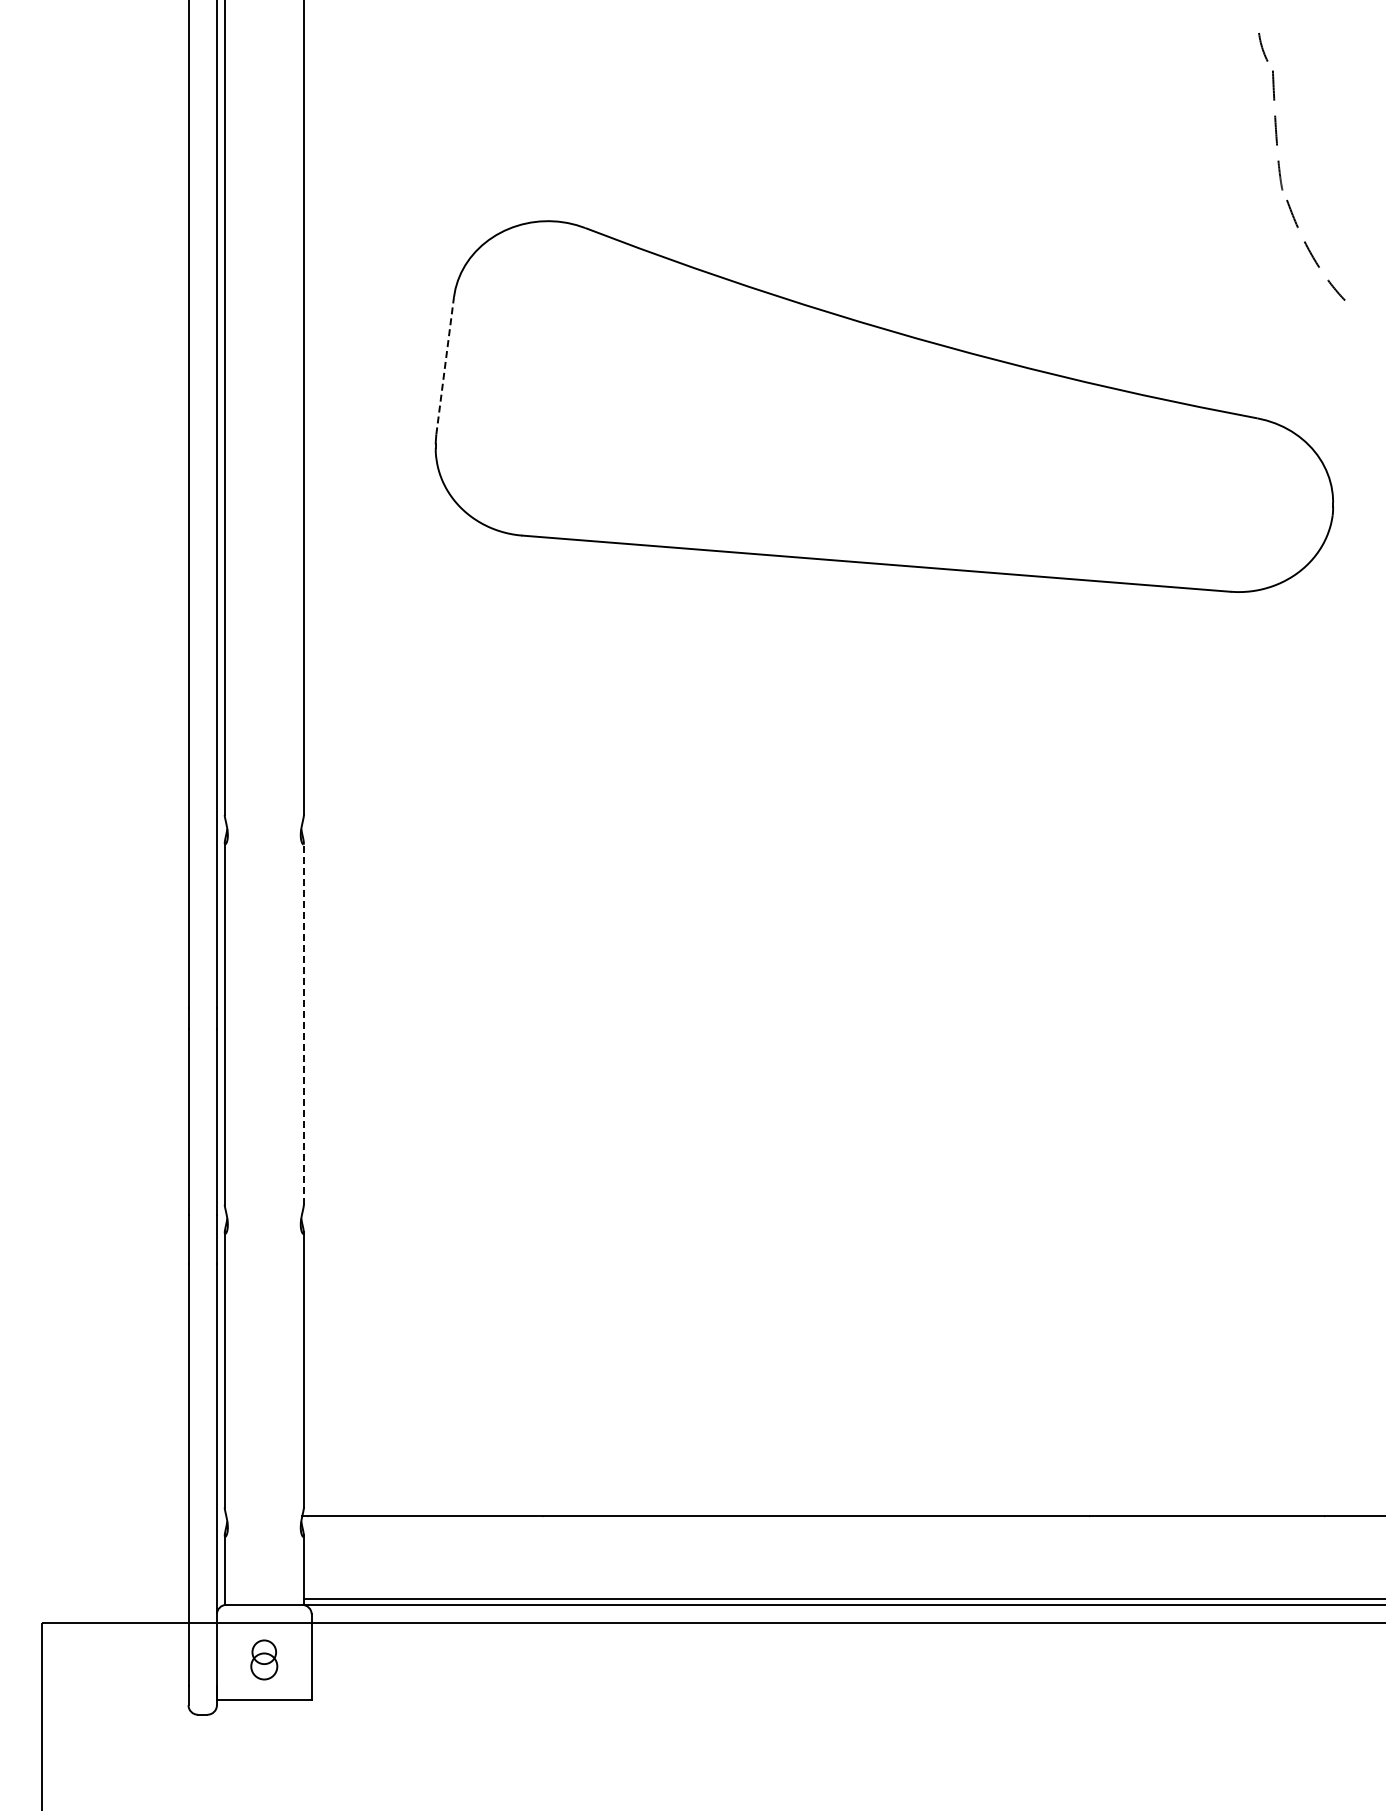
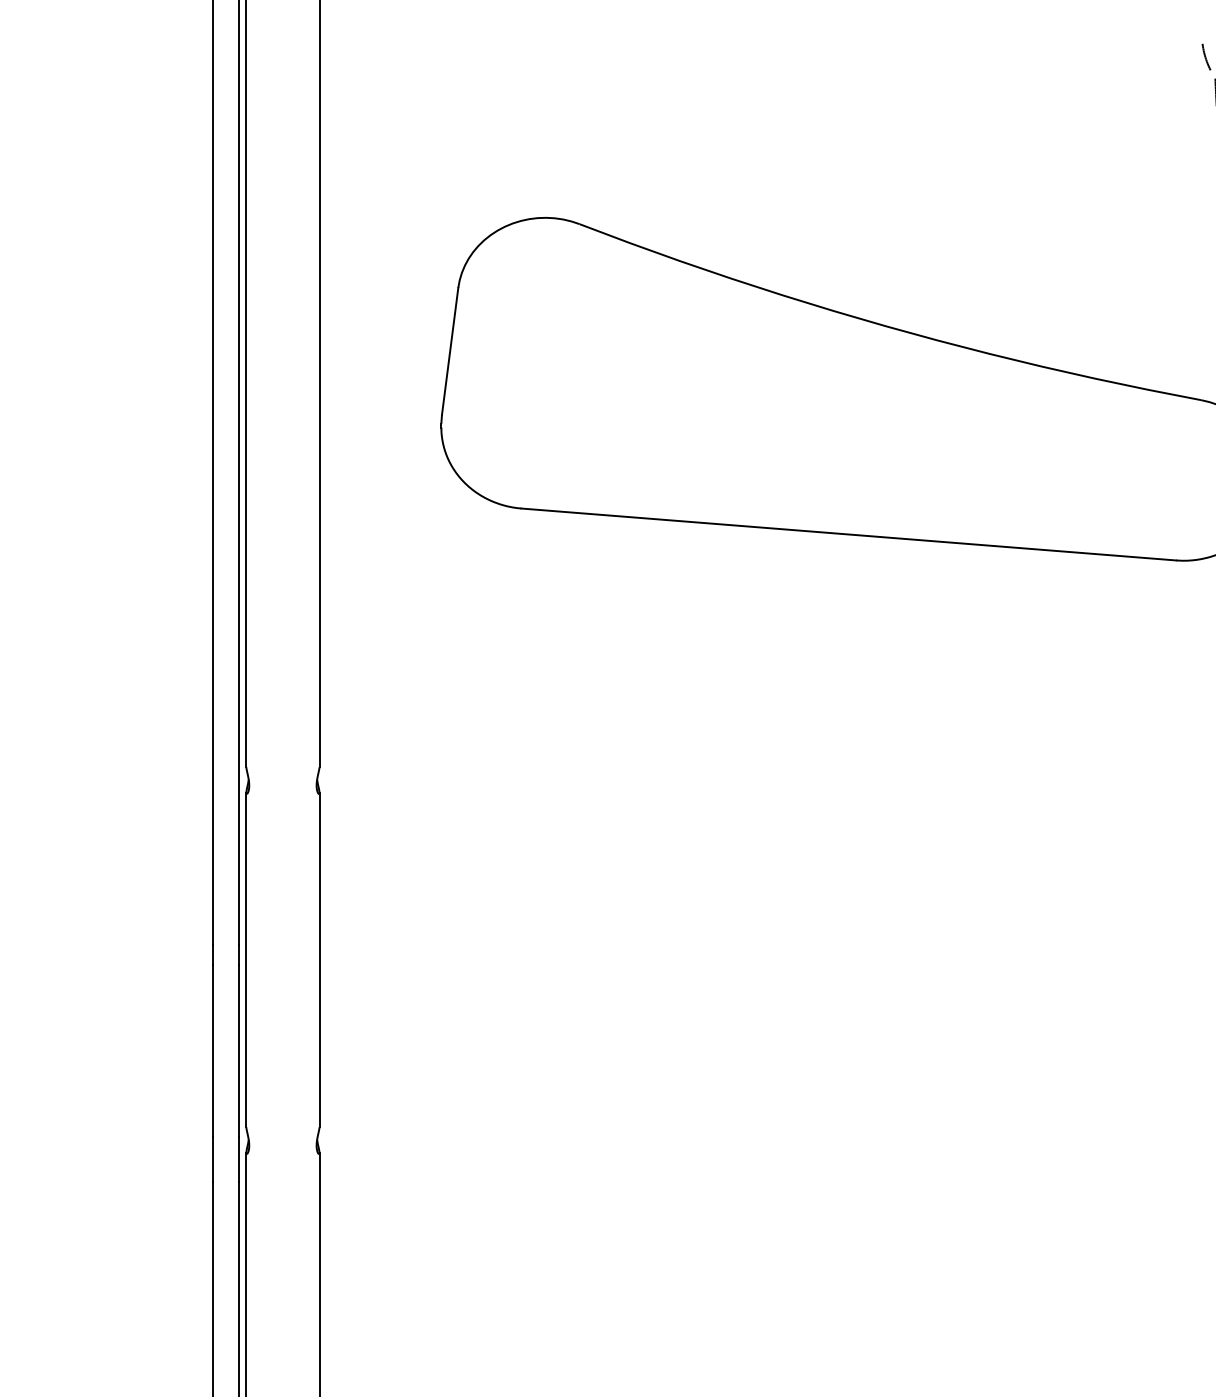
line: (445, 365) -> (450, 351), dashed -> solid
line: (303, 1023) -> (319, 959), dashed -> solid

